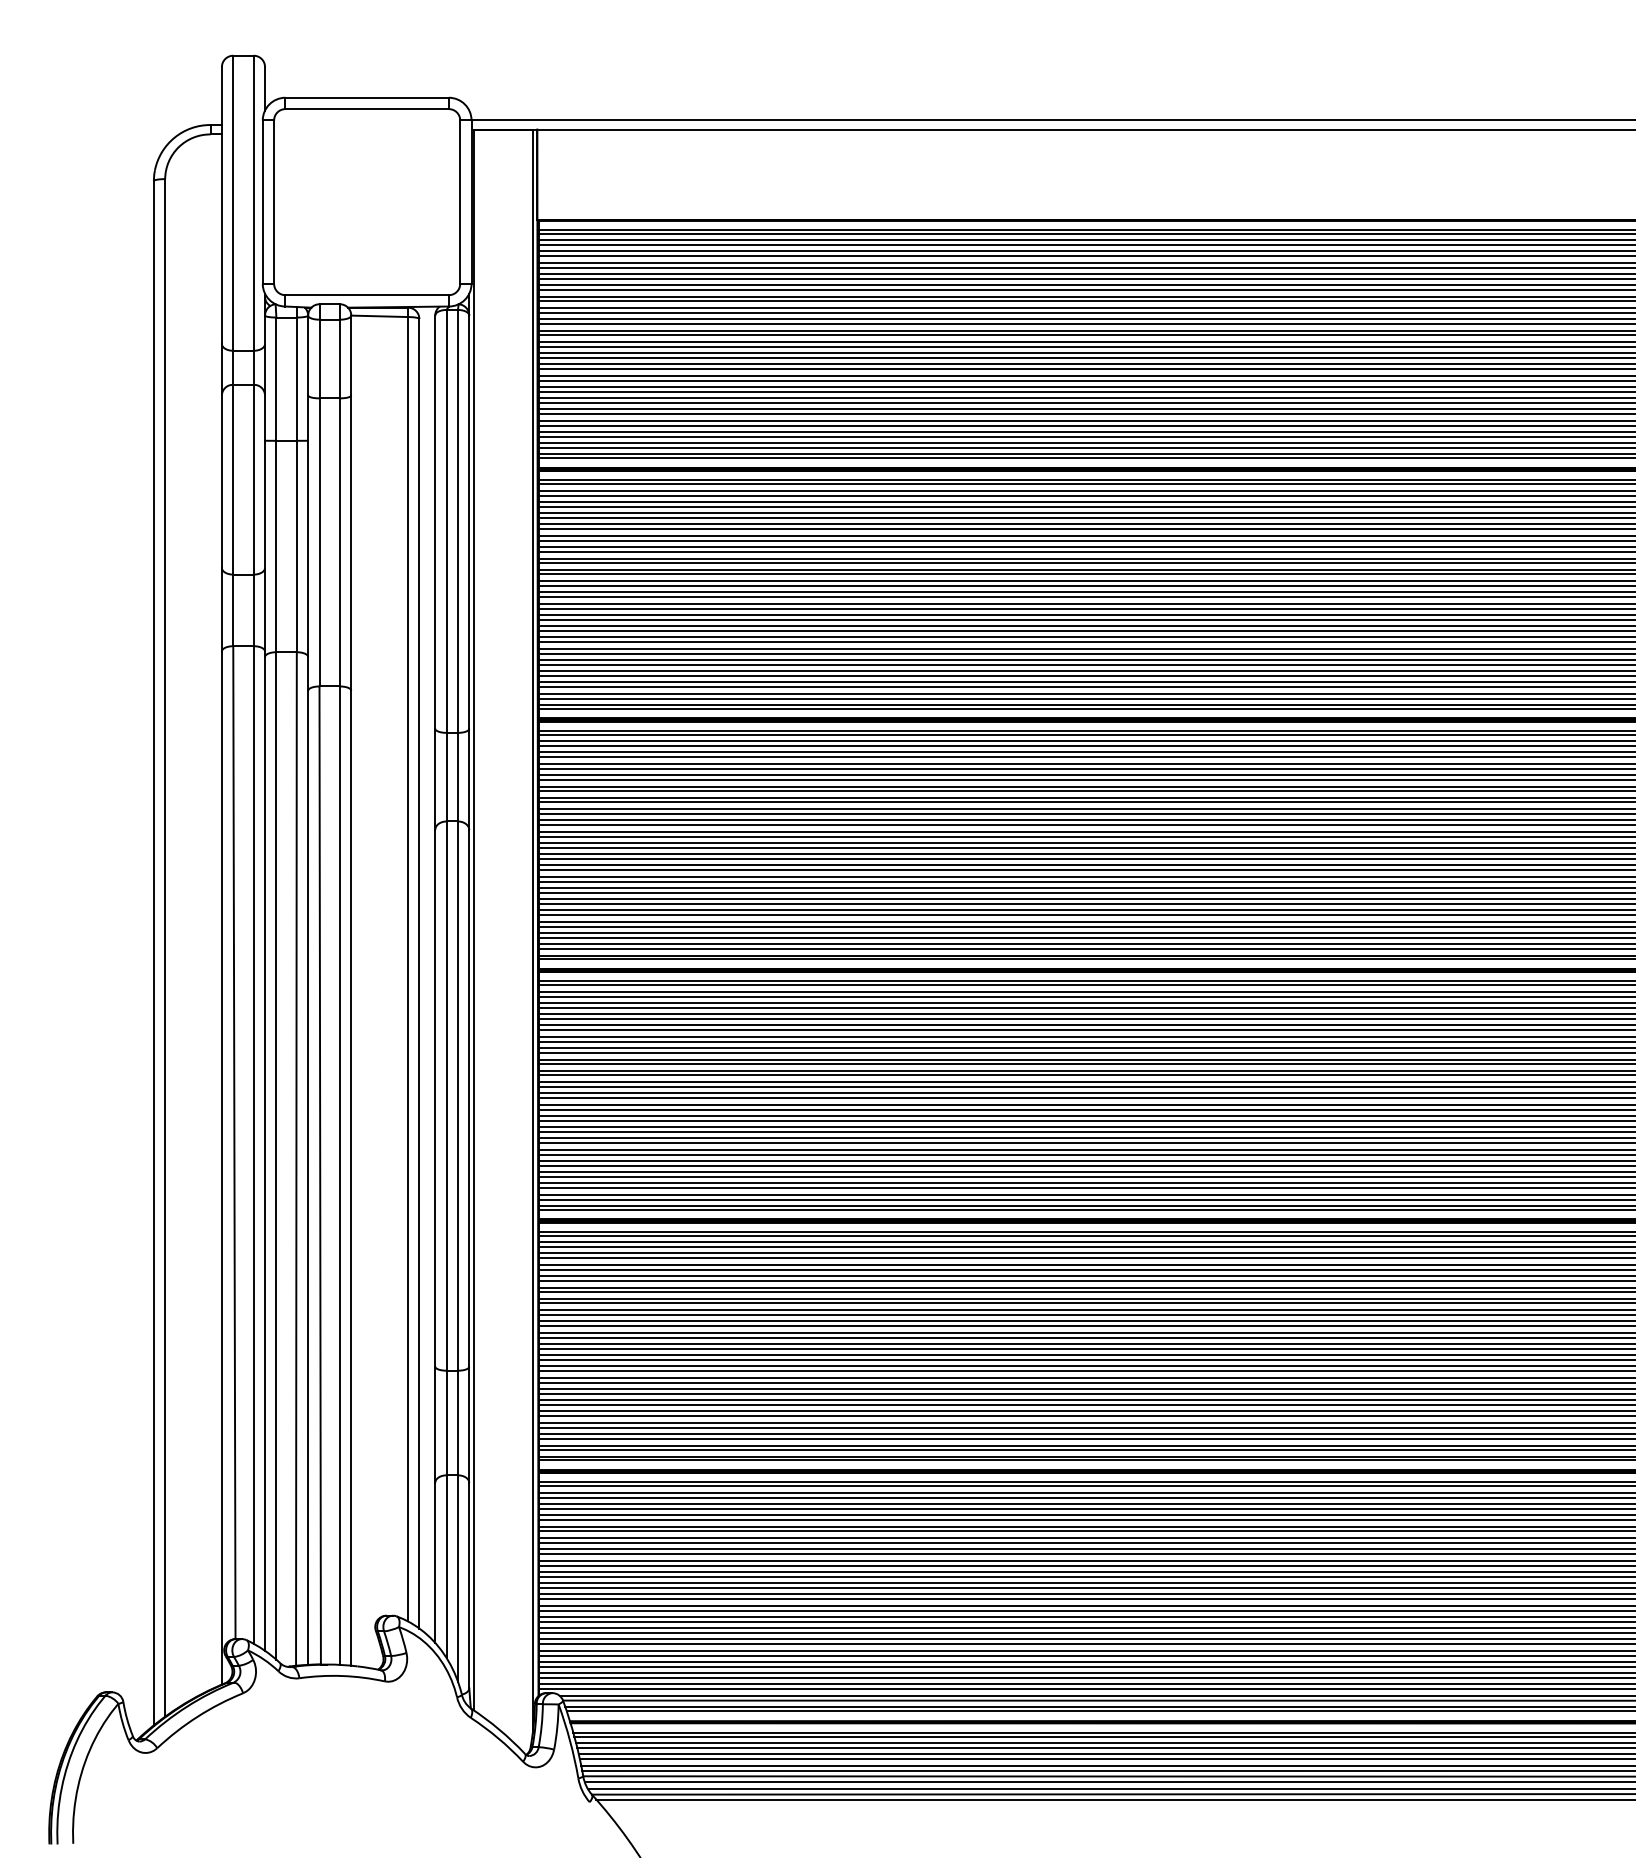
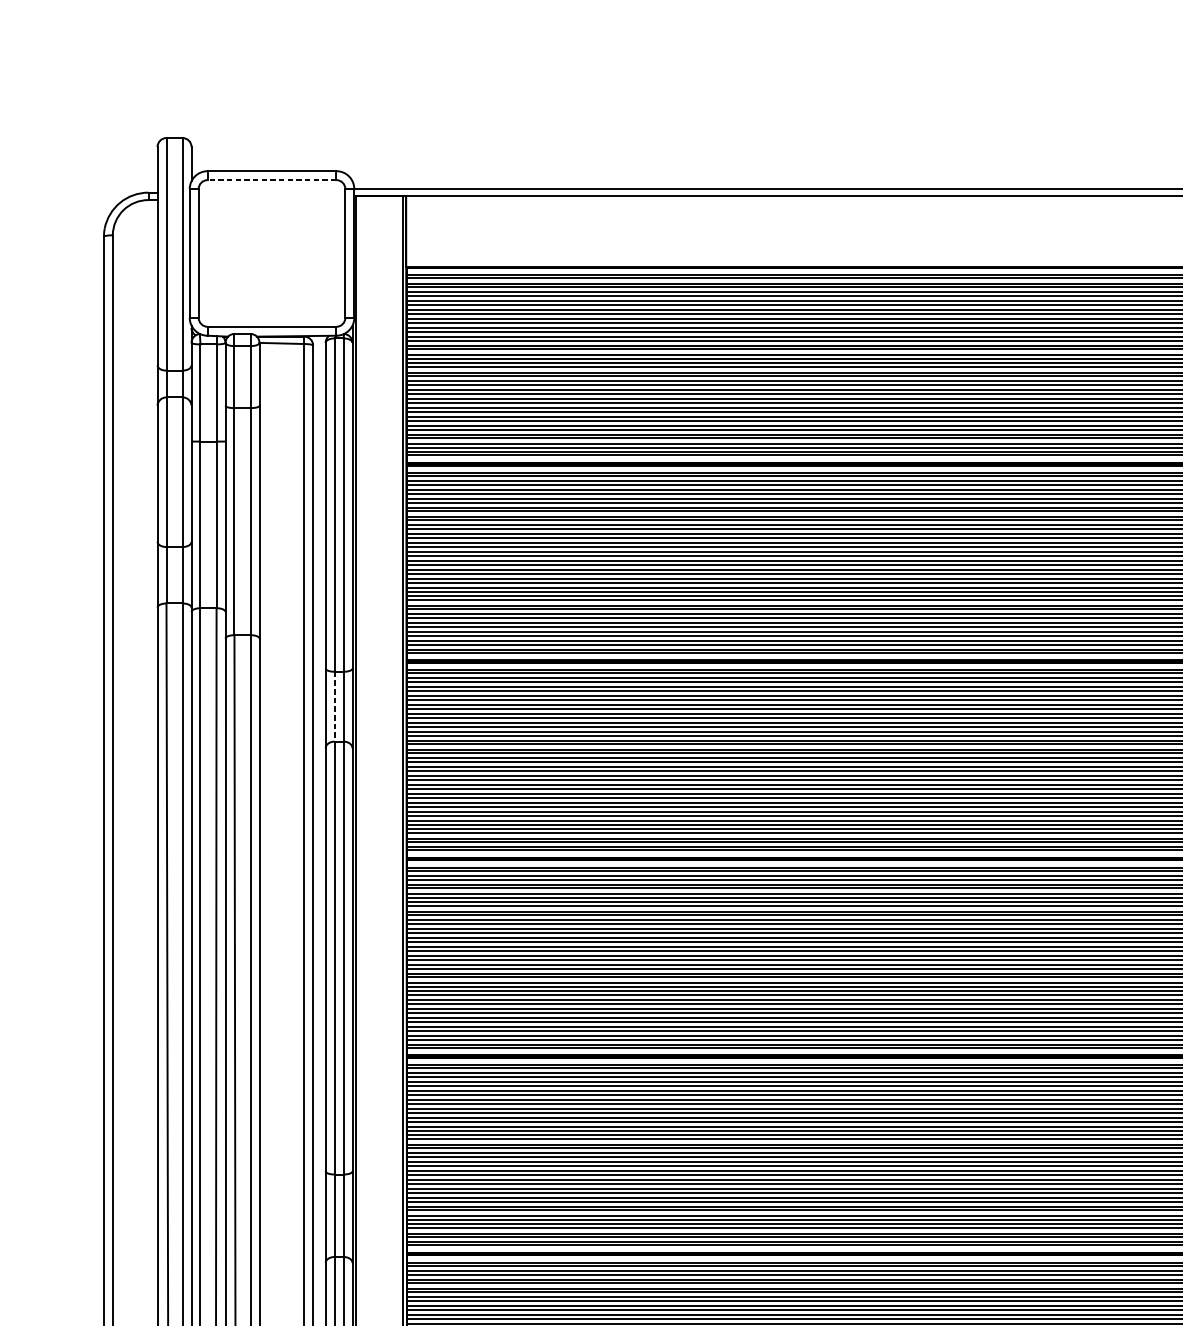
line: (367, 109) -> (272, 180), solid -> dashed
line: (446, 777) -> (334, 706), solid -> dashed

